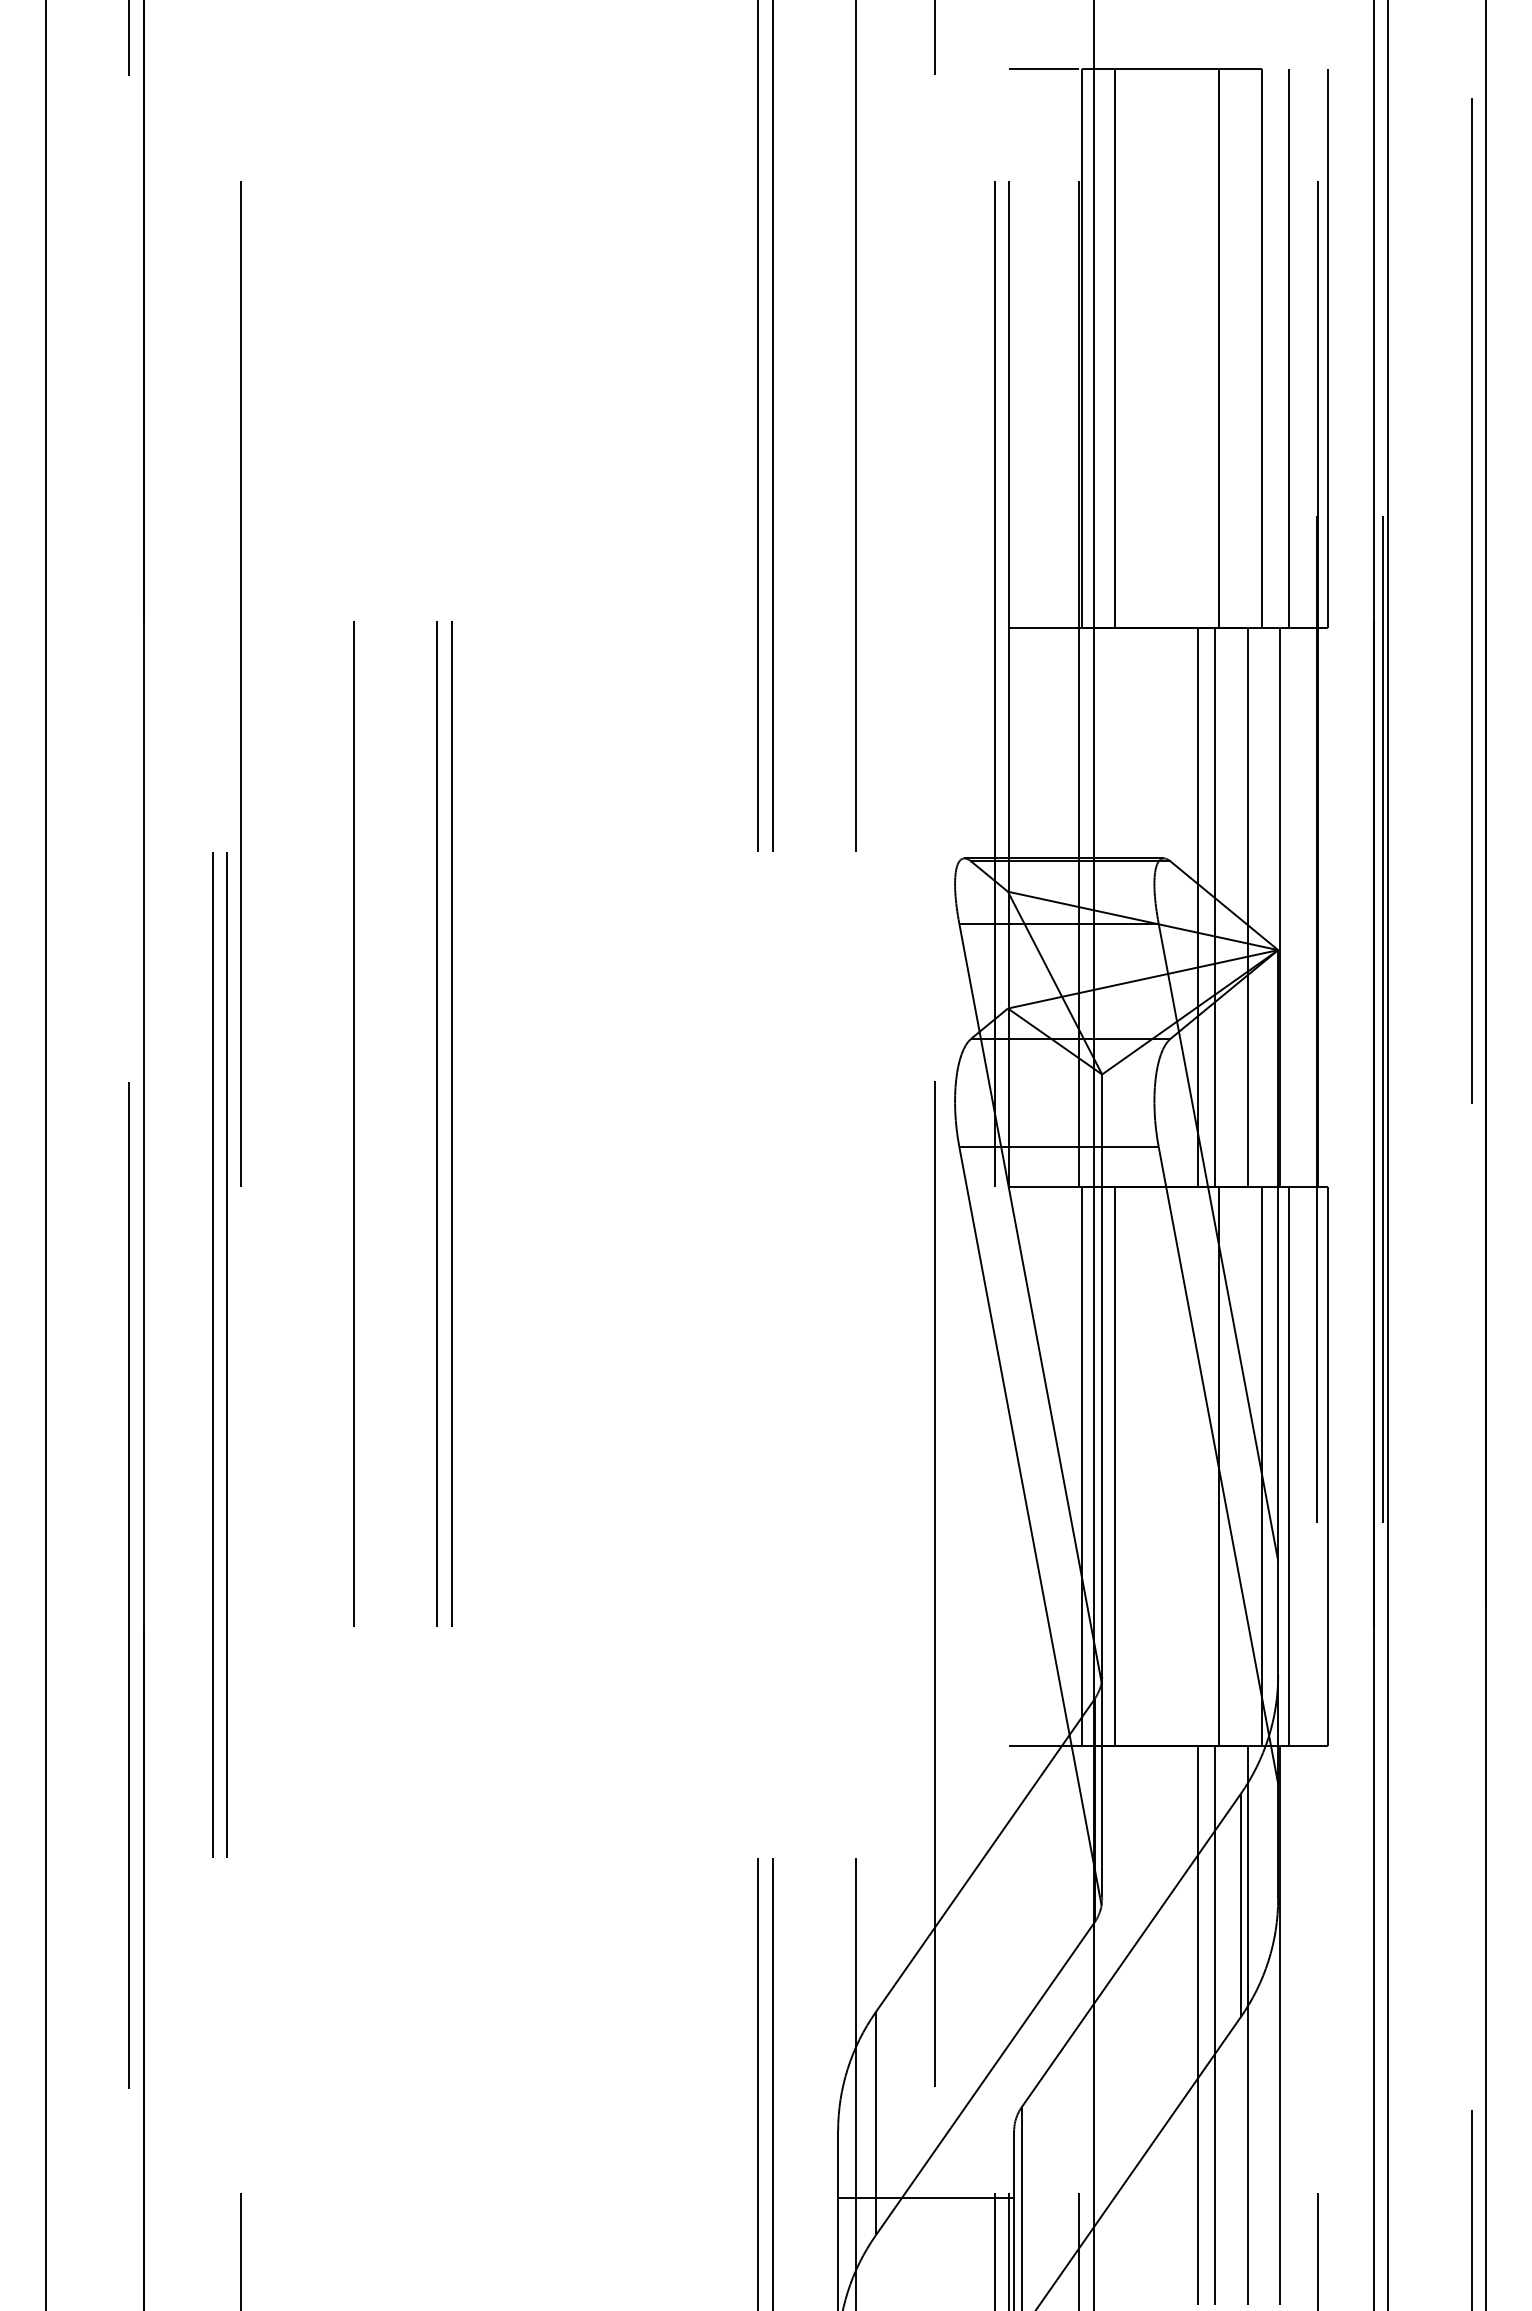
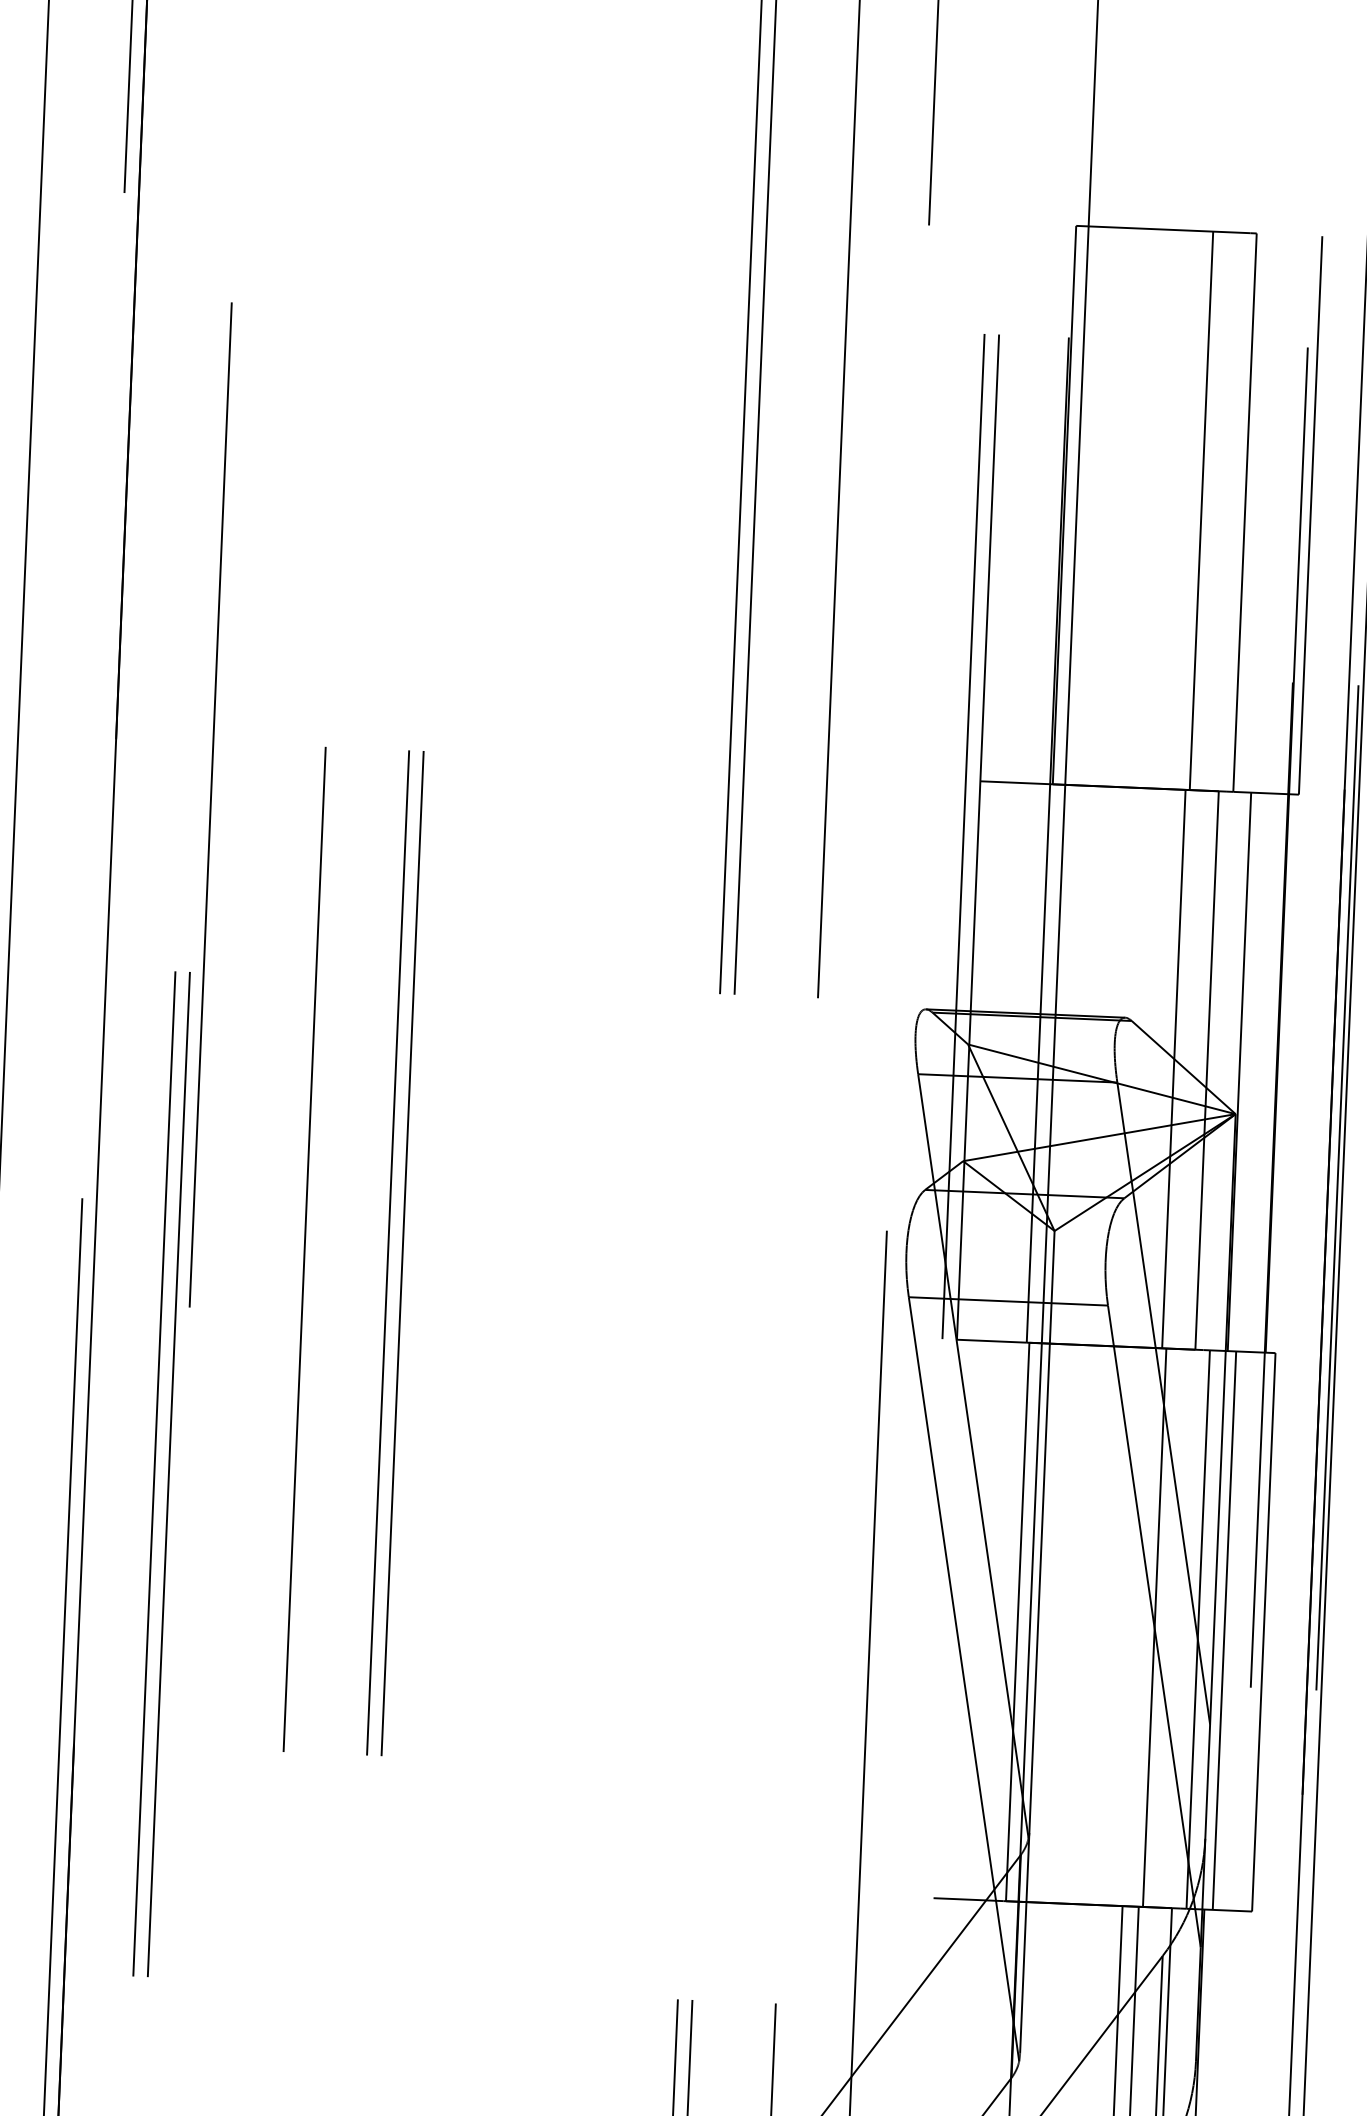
line: (1044, 69) -> (1039, 224), removed
line: (1115, 348) -> (1098, 506), removed
line: (1288, 348) -> (1271, 513), removed
line: (1198, 907) -> (1157, 1068), removed
line: (1115, 1466) -> (1051, 1623), removed

